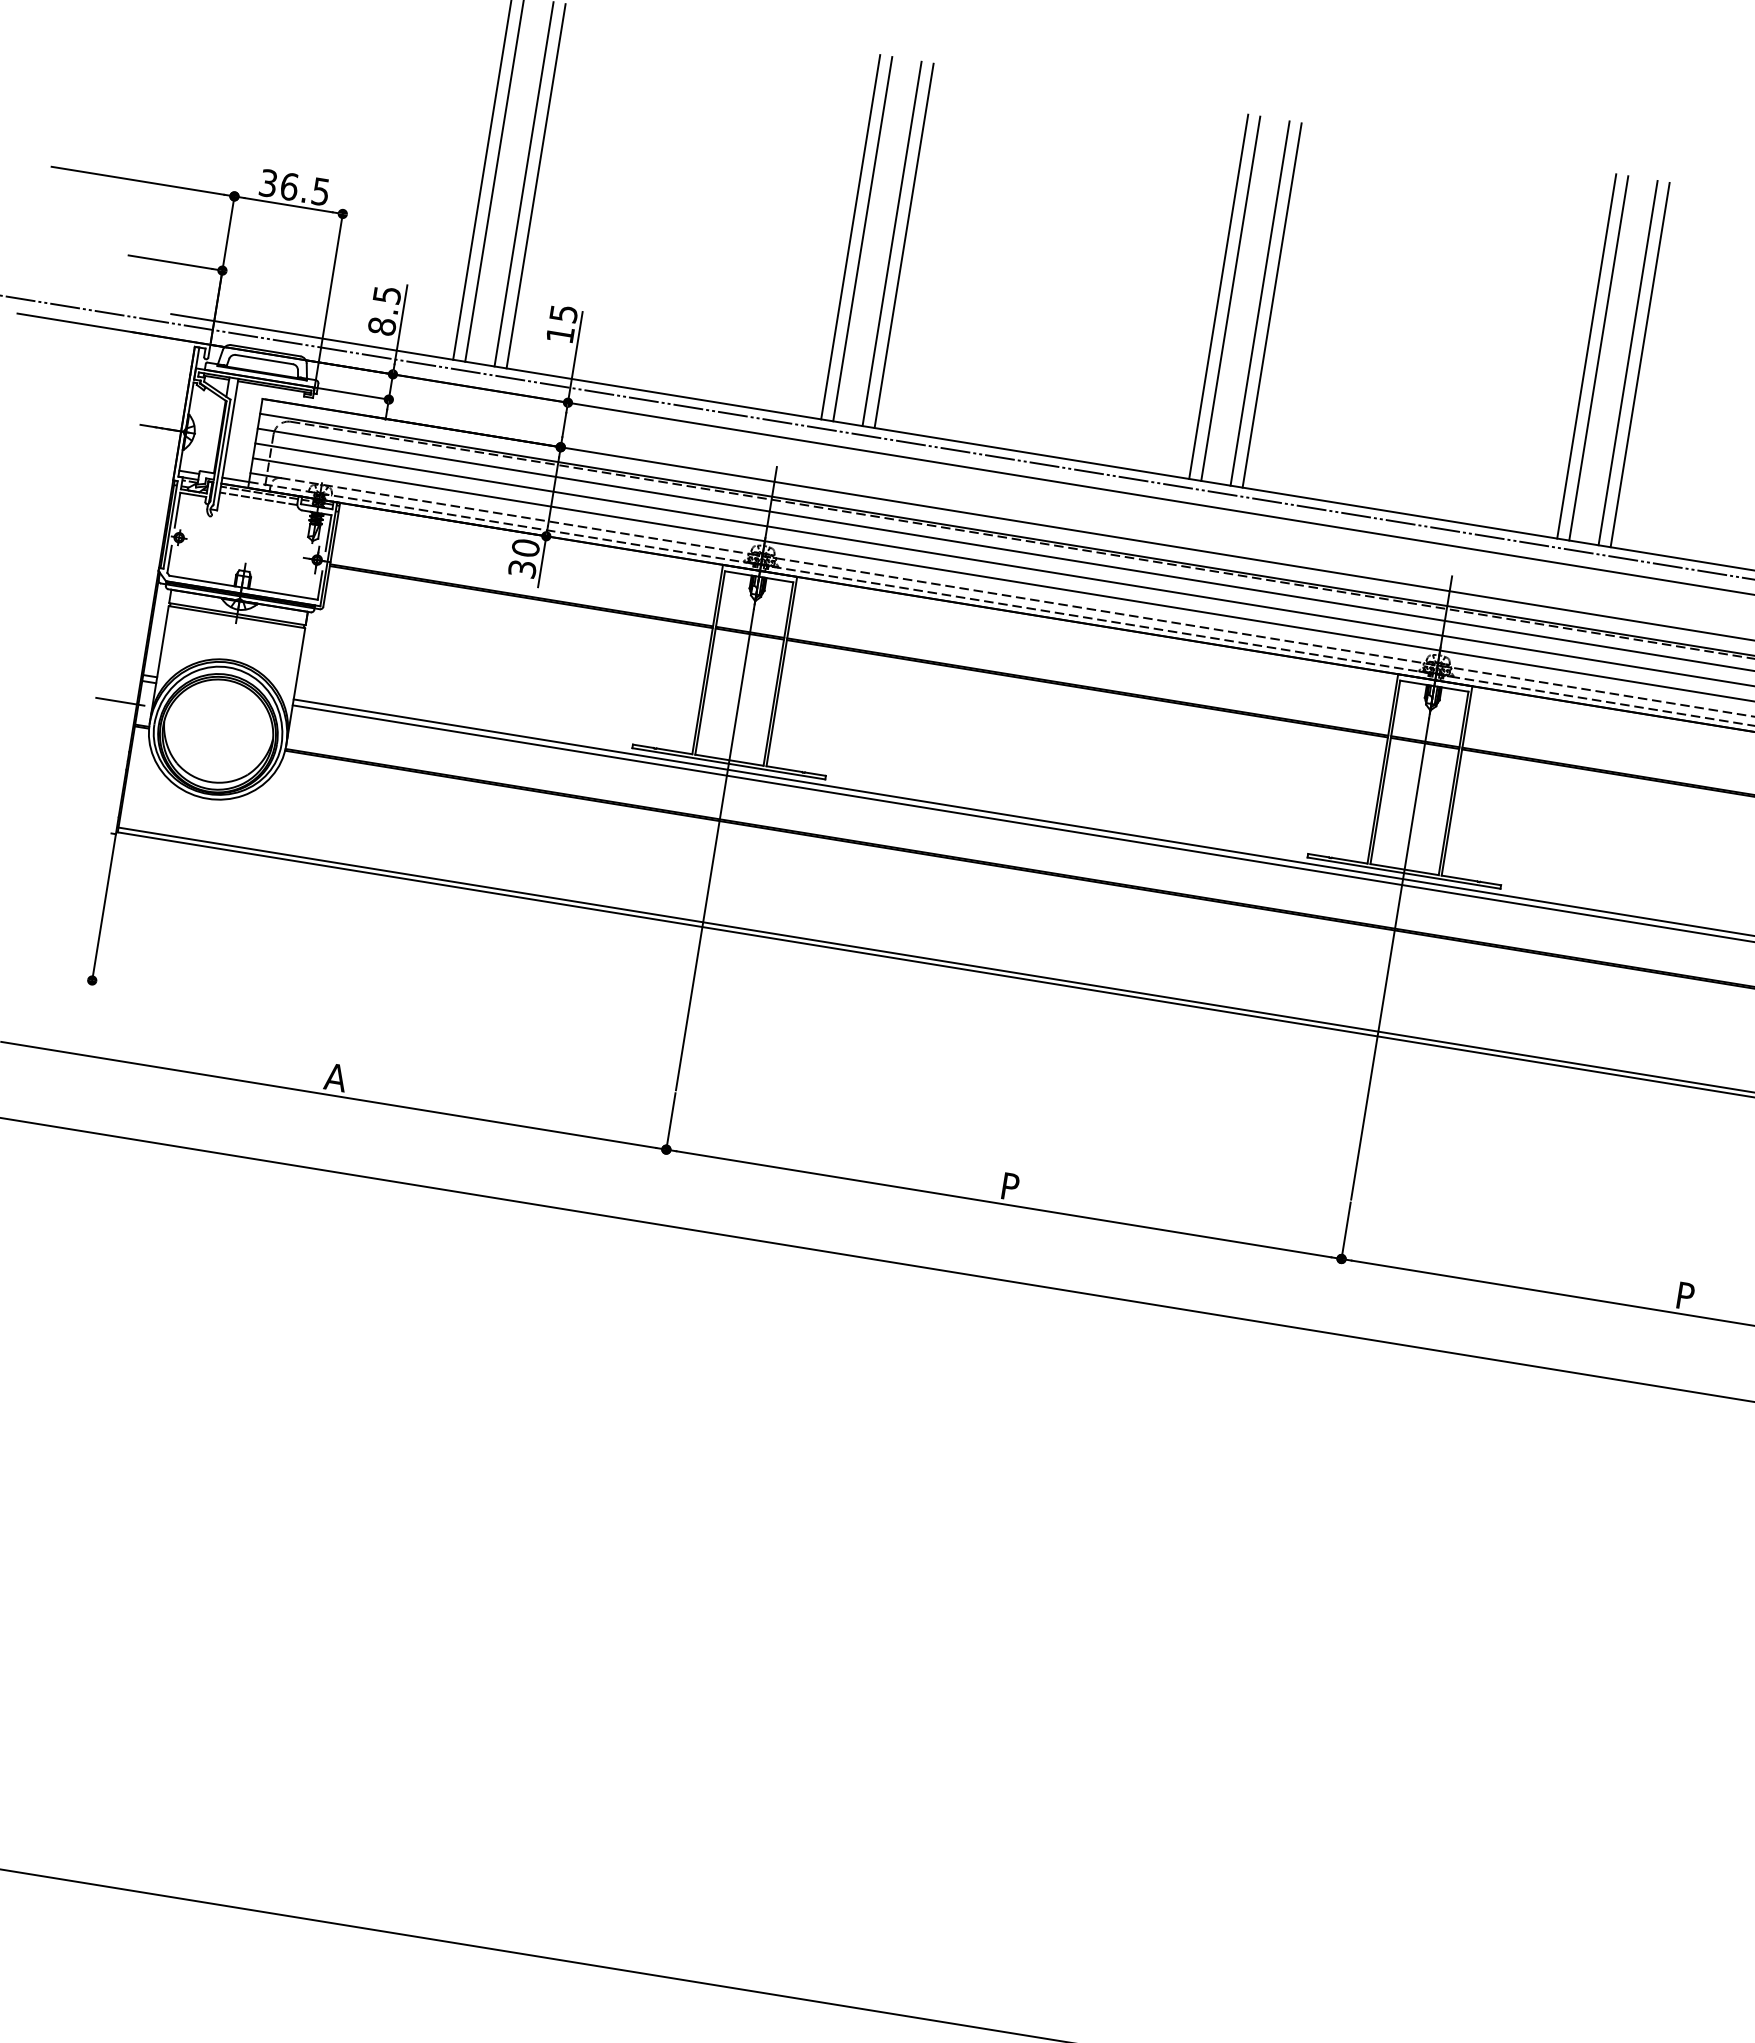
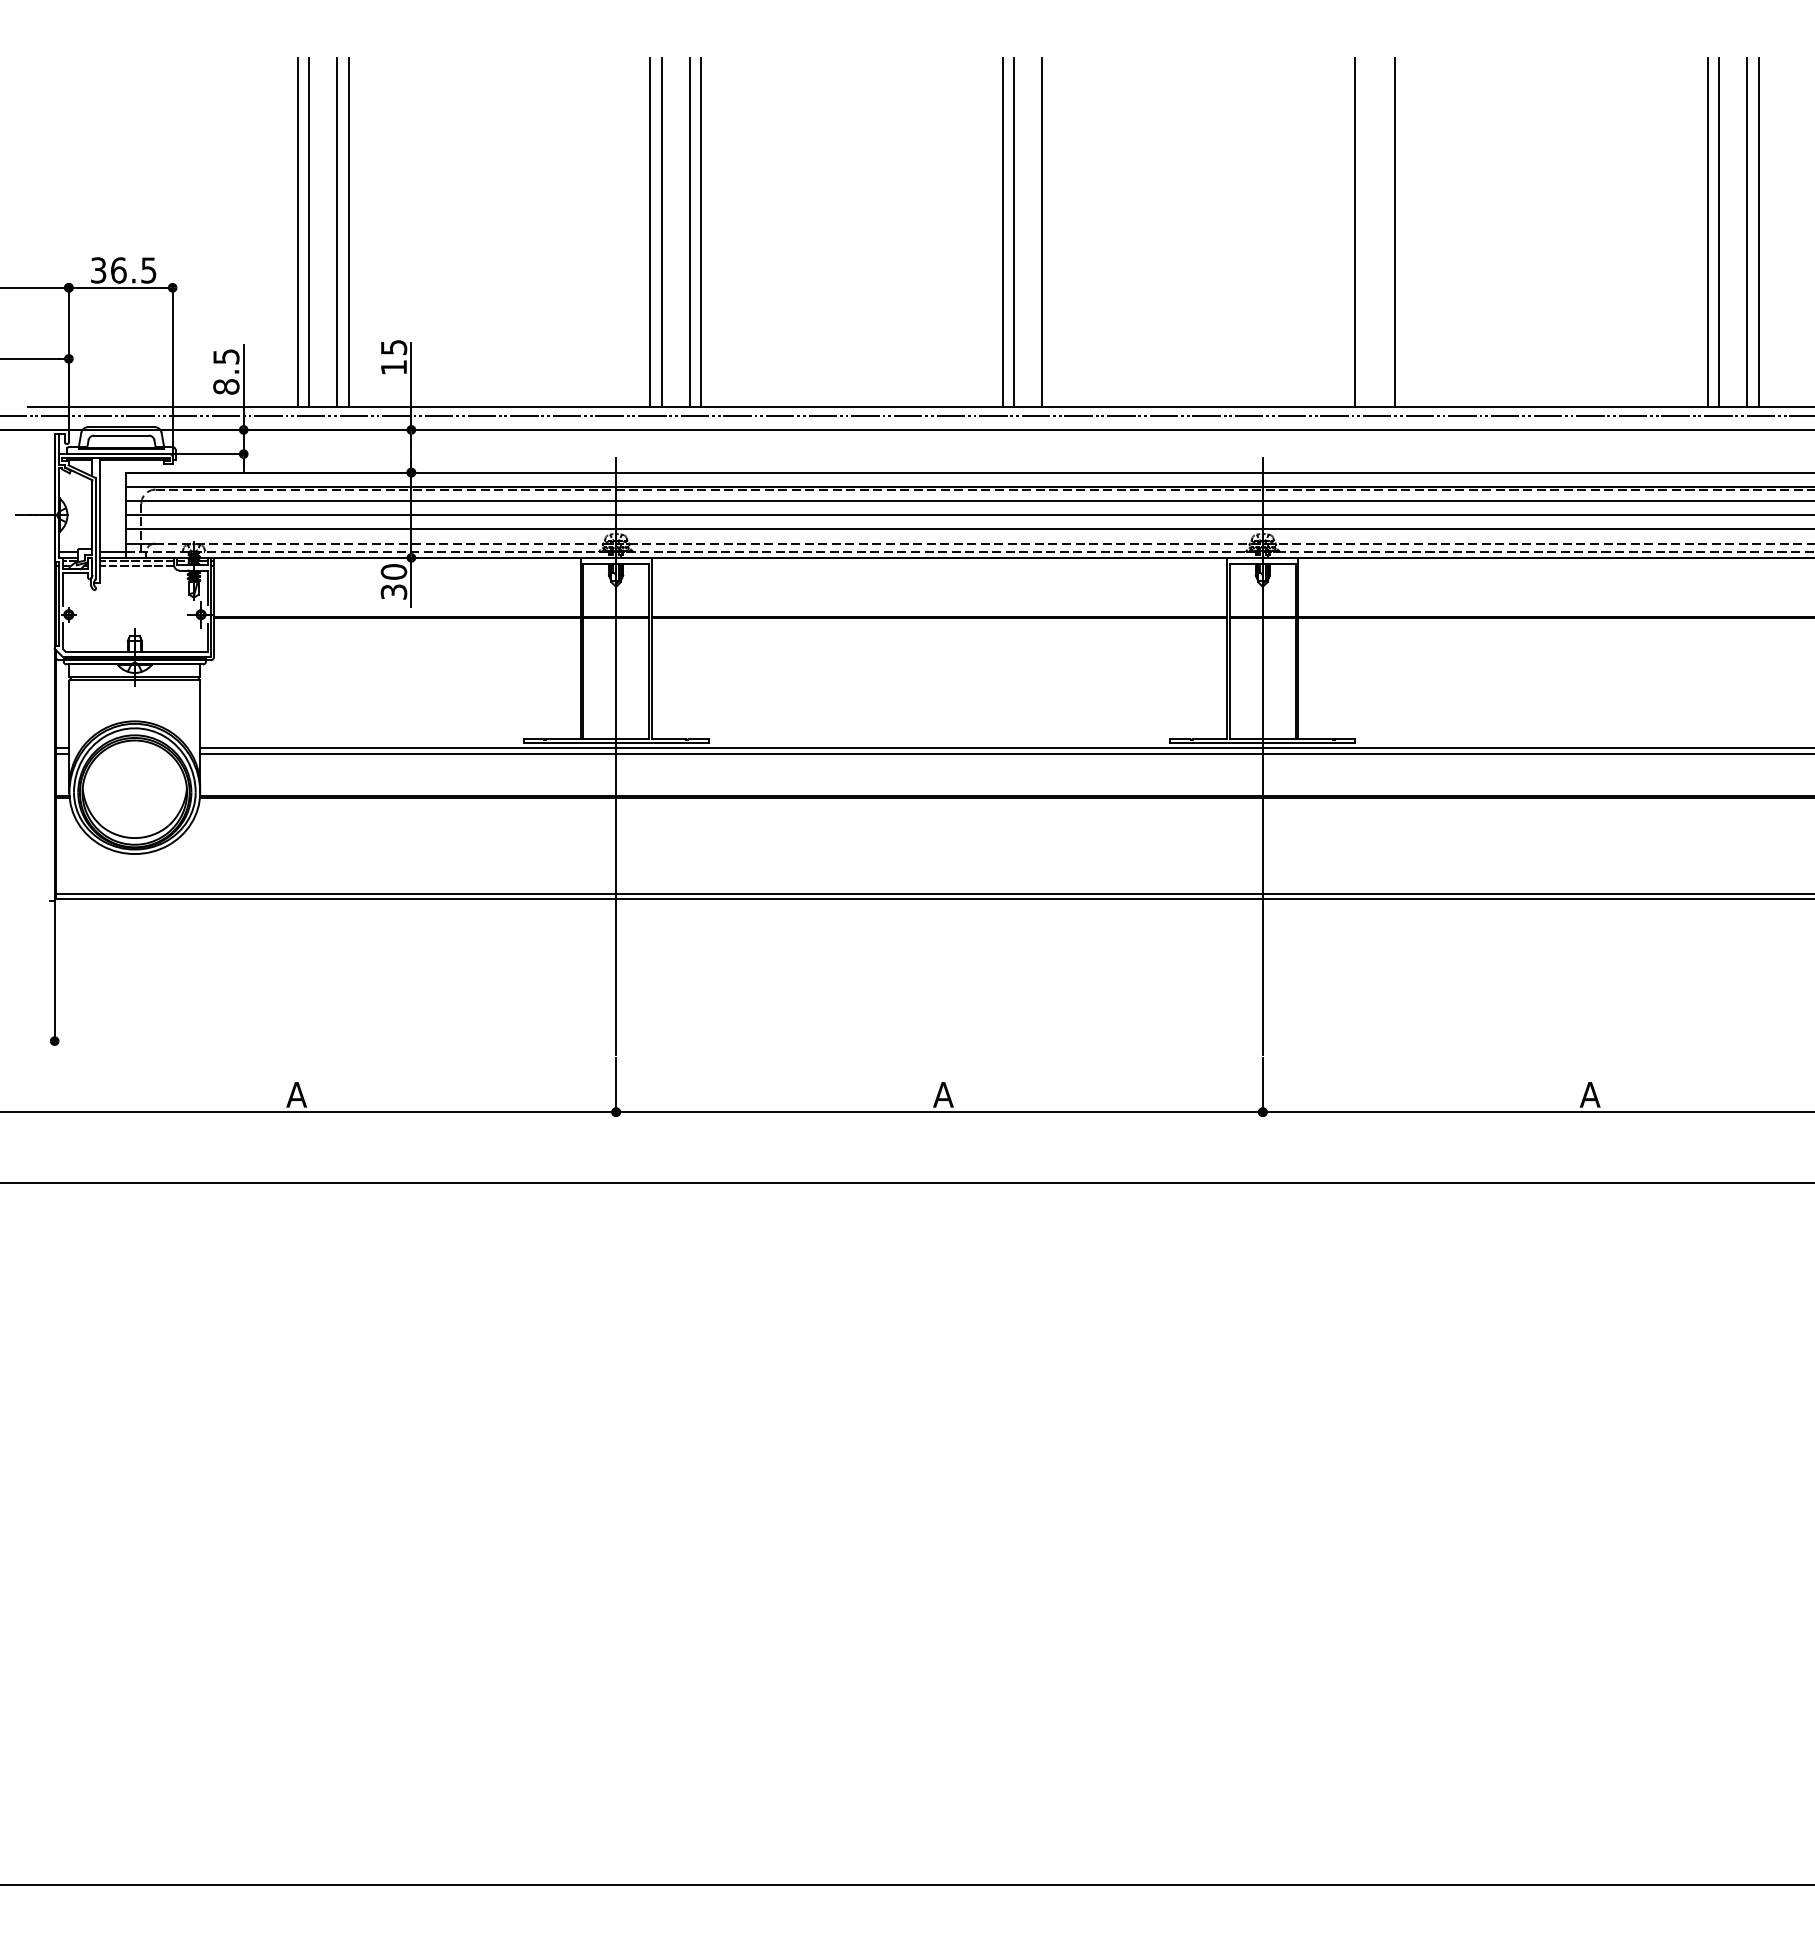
line: (1271, 305) -> (1053, 232), removed
line: (1598, 358) -> (1366, 232), removed
line: (1640, 364) -> (1406, 232), removed
line: (120, 701) -> (38, 776), removed
text: (1011, 1186) -> (943, 1094), P -> A
text: (1685, 1295) -> (1589, 1094), P -> A

